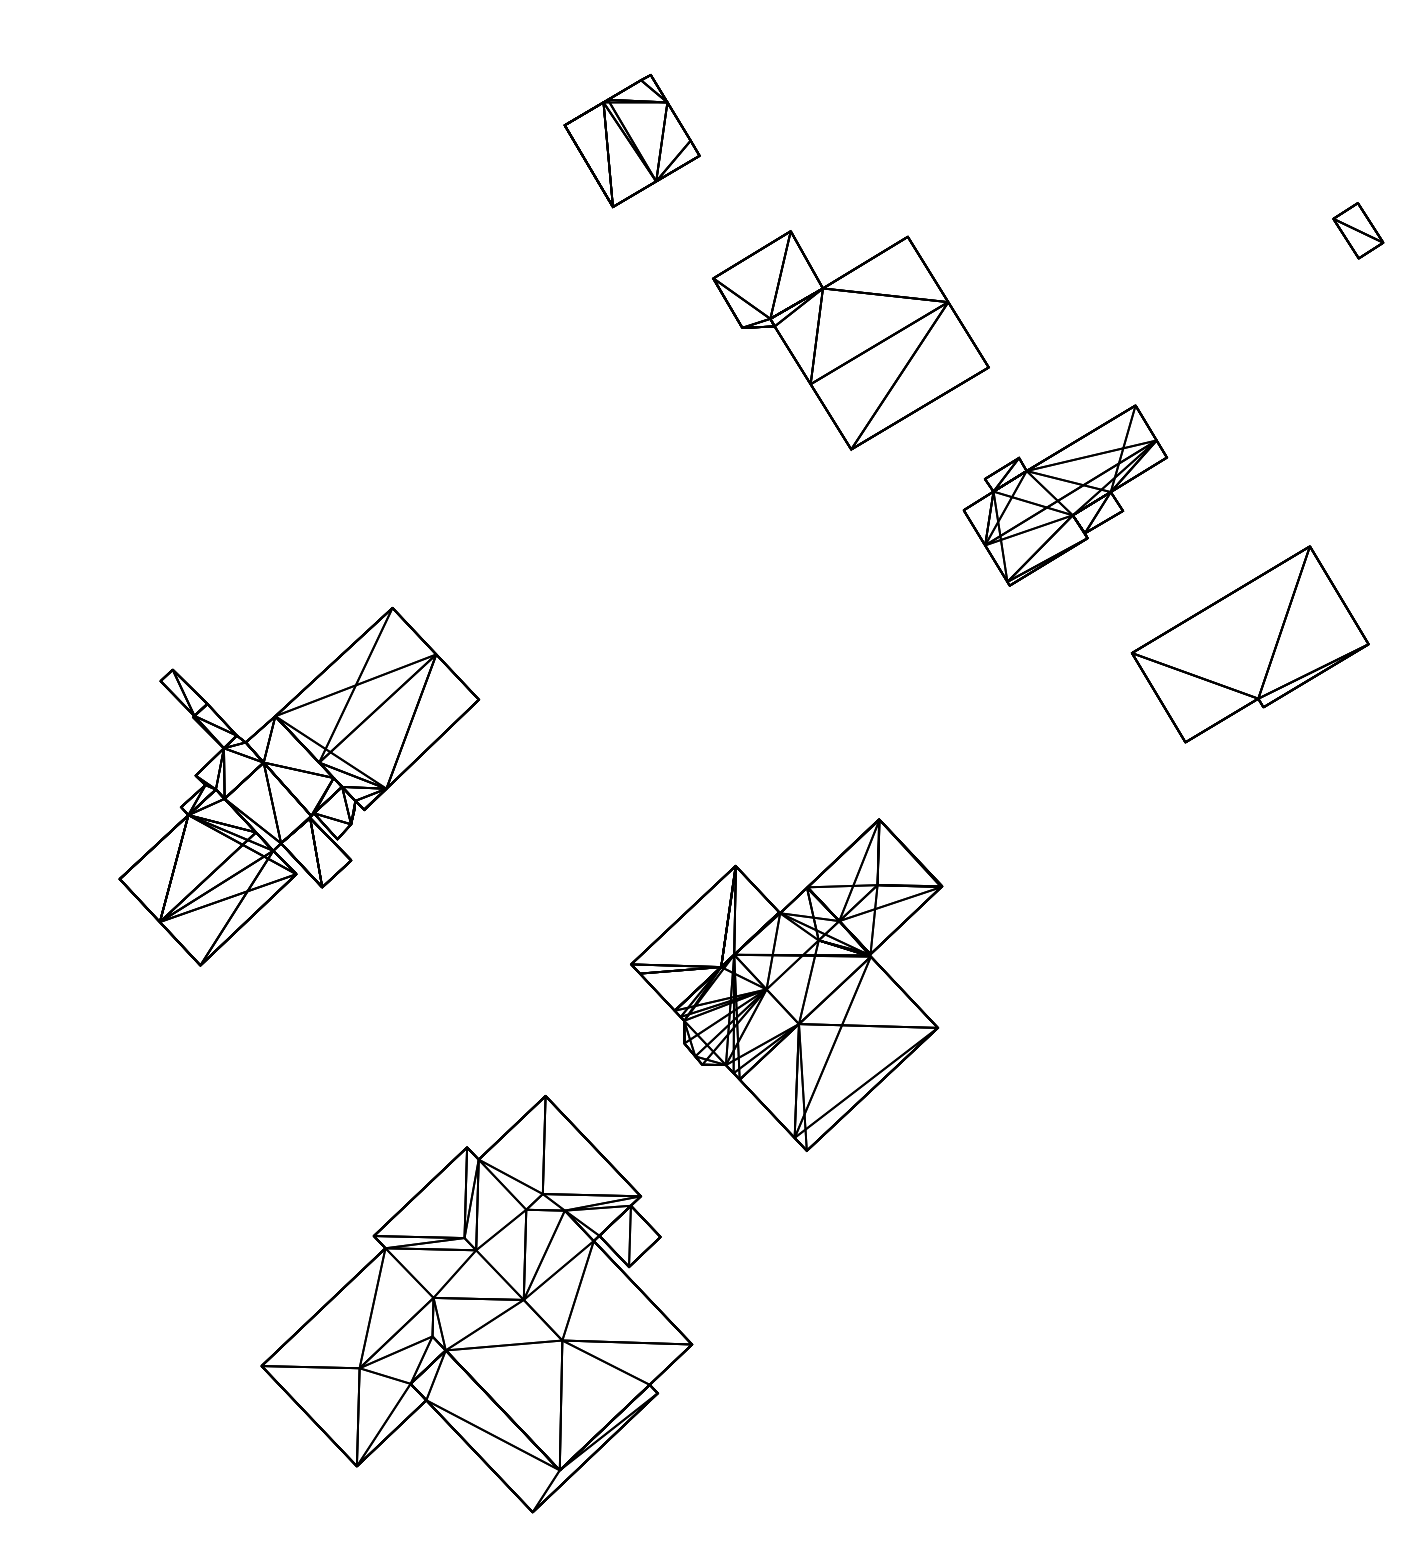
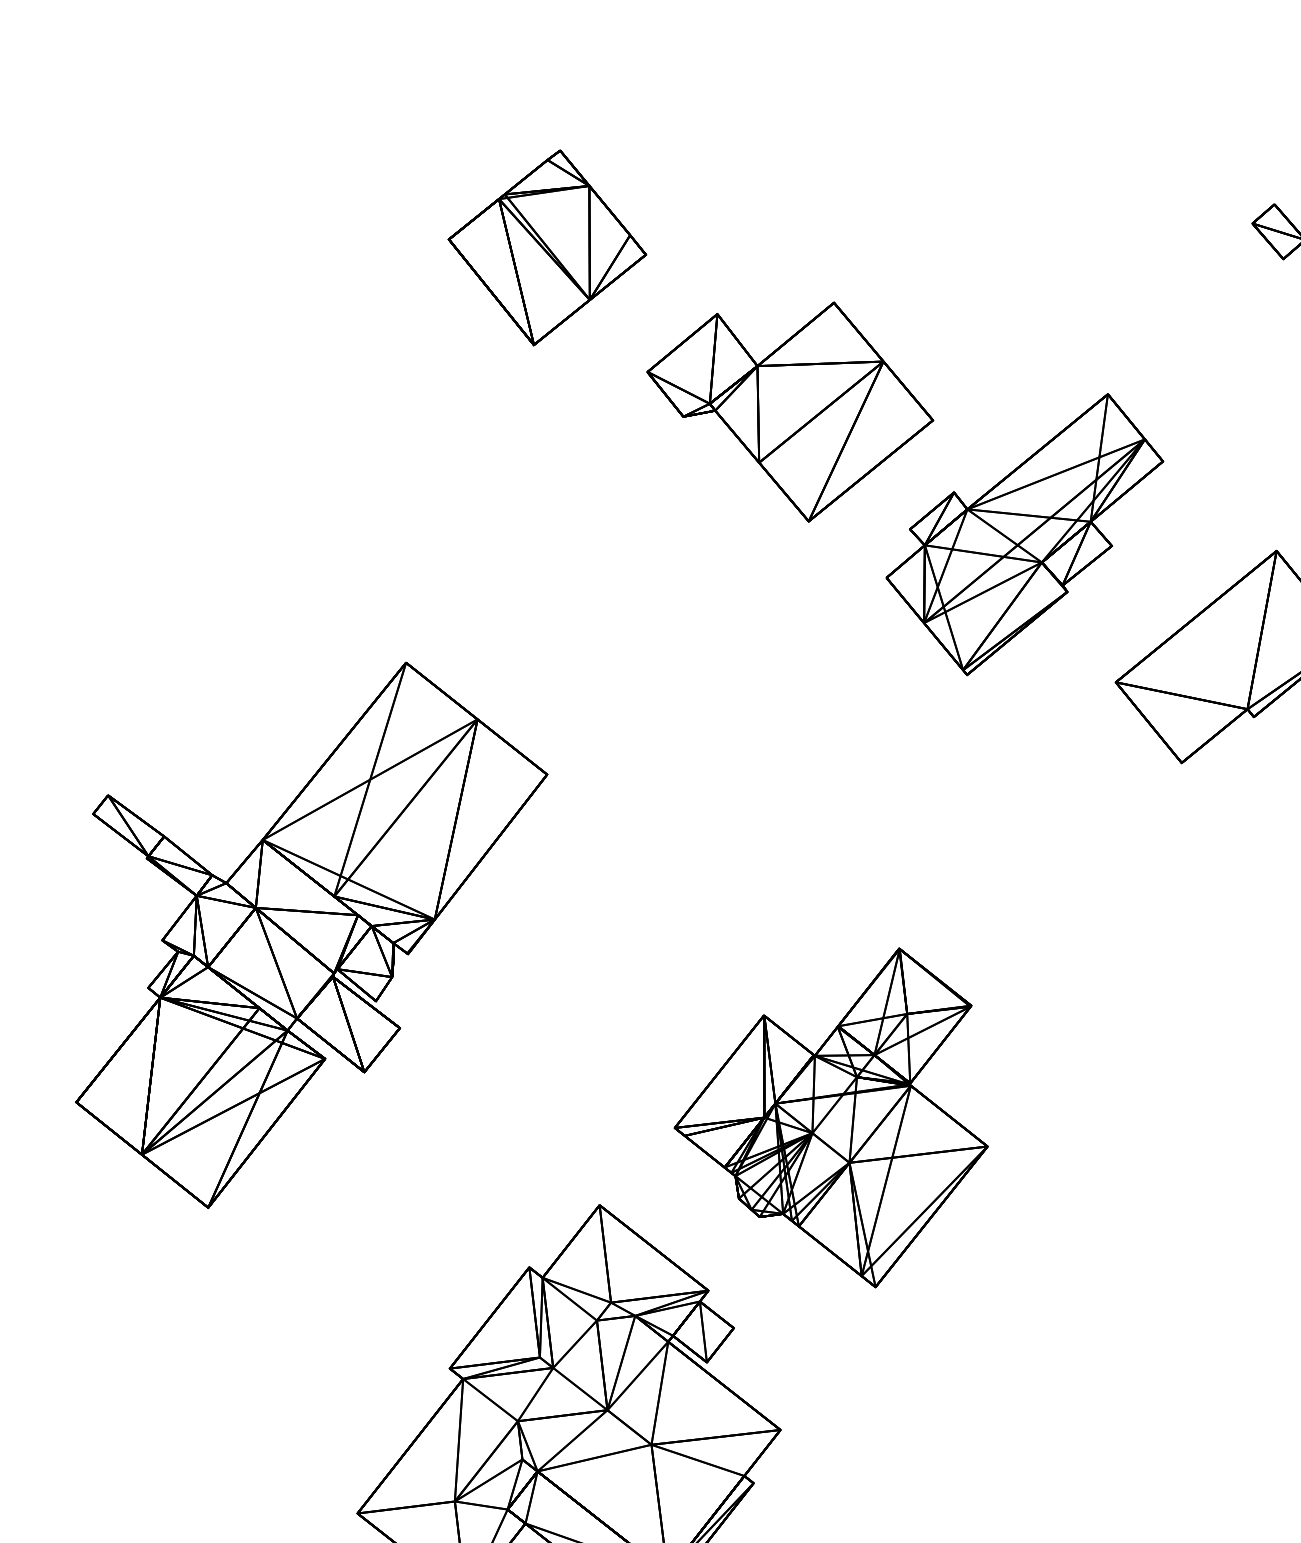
part: (631, 140) -> (546, 247), size x1.43
part: (1065, 495) -> (1027, 535), size x1.43
part: (299, 786) -> (311, 934), size x1.43
part: (786, 984) -> (831, 1125), moved

